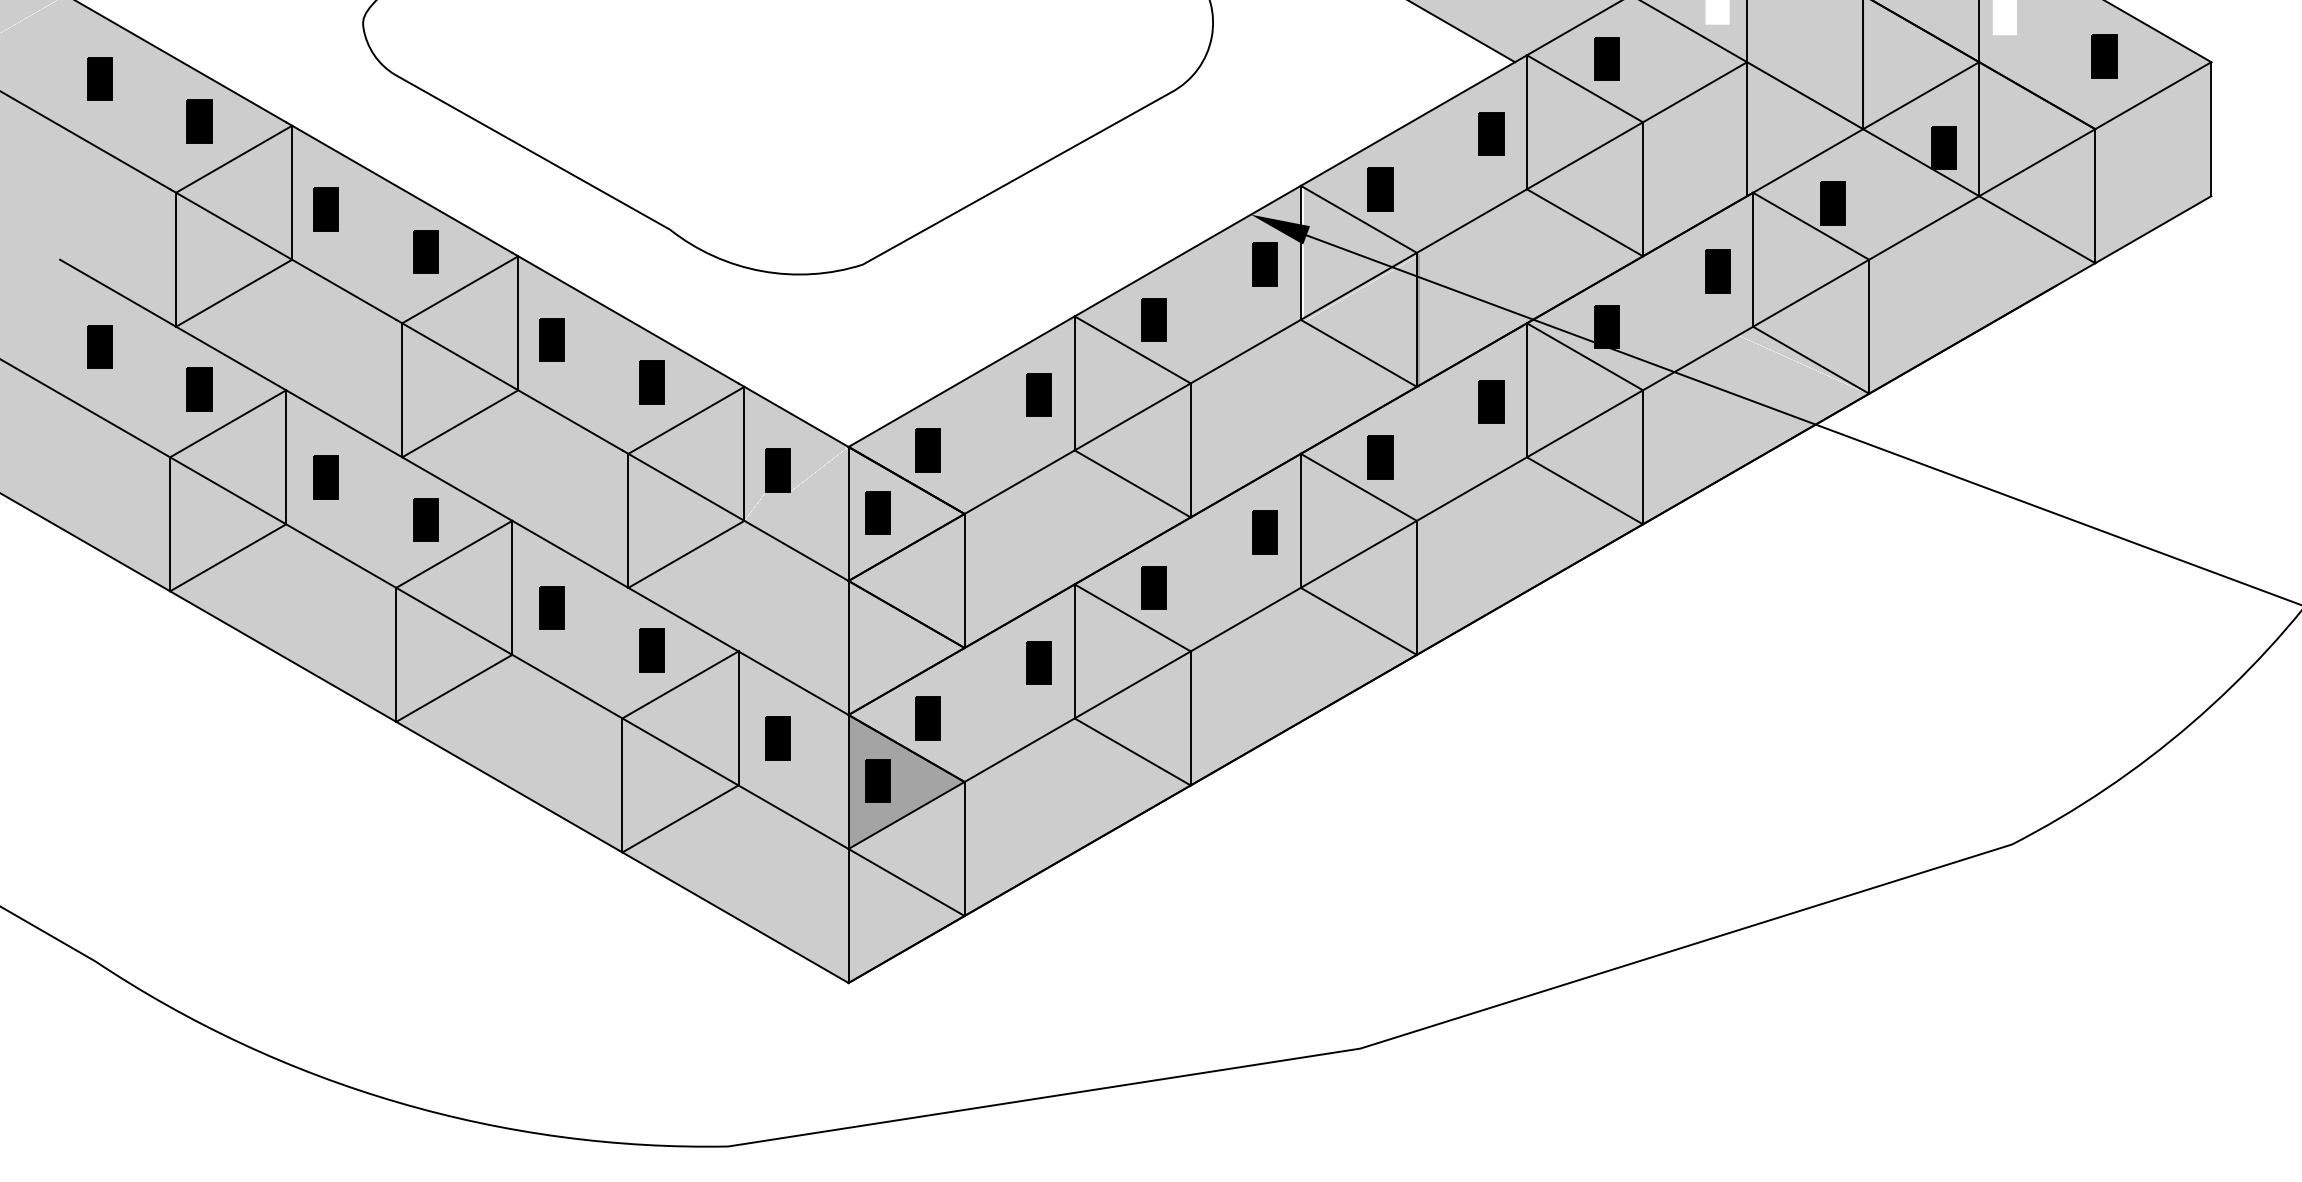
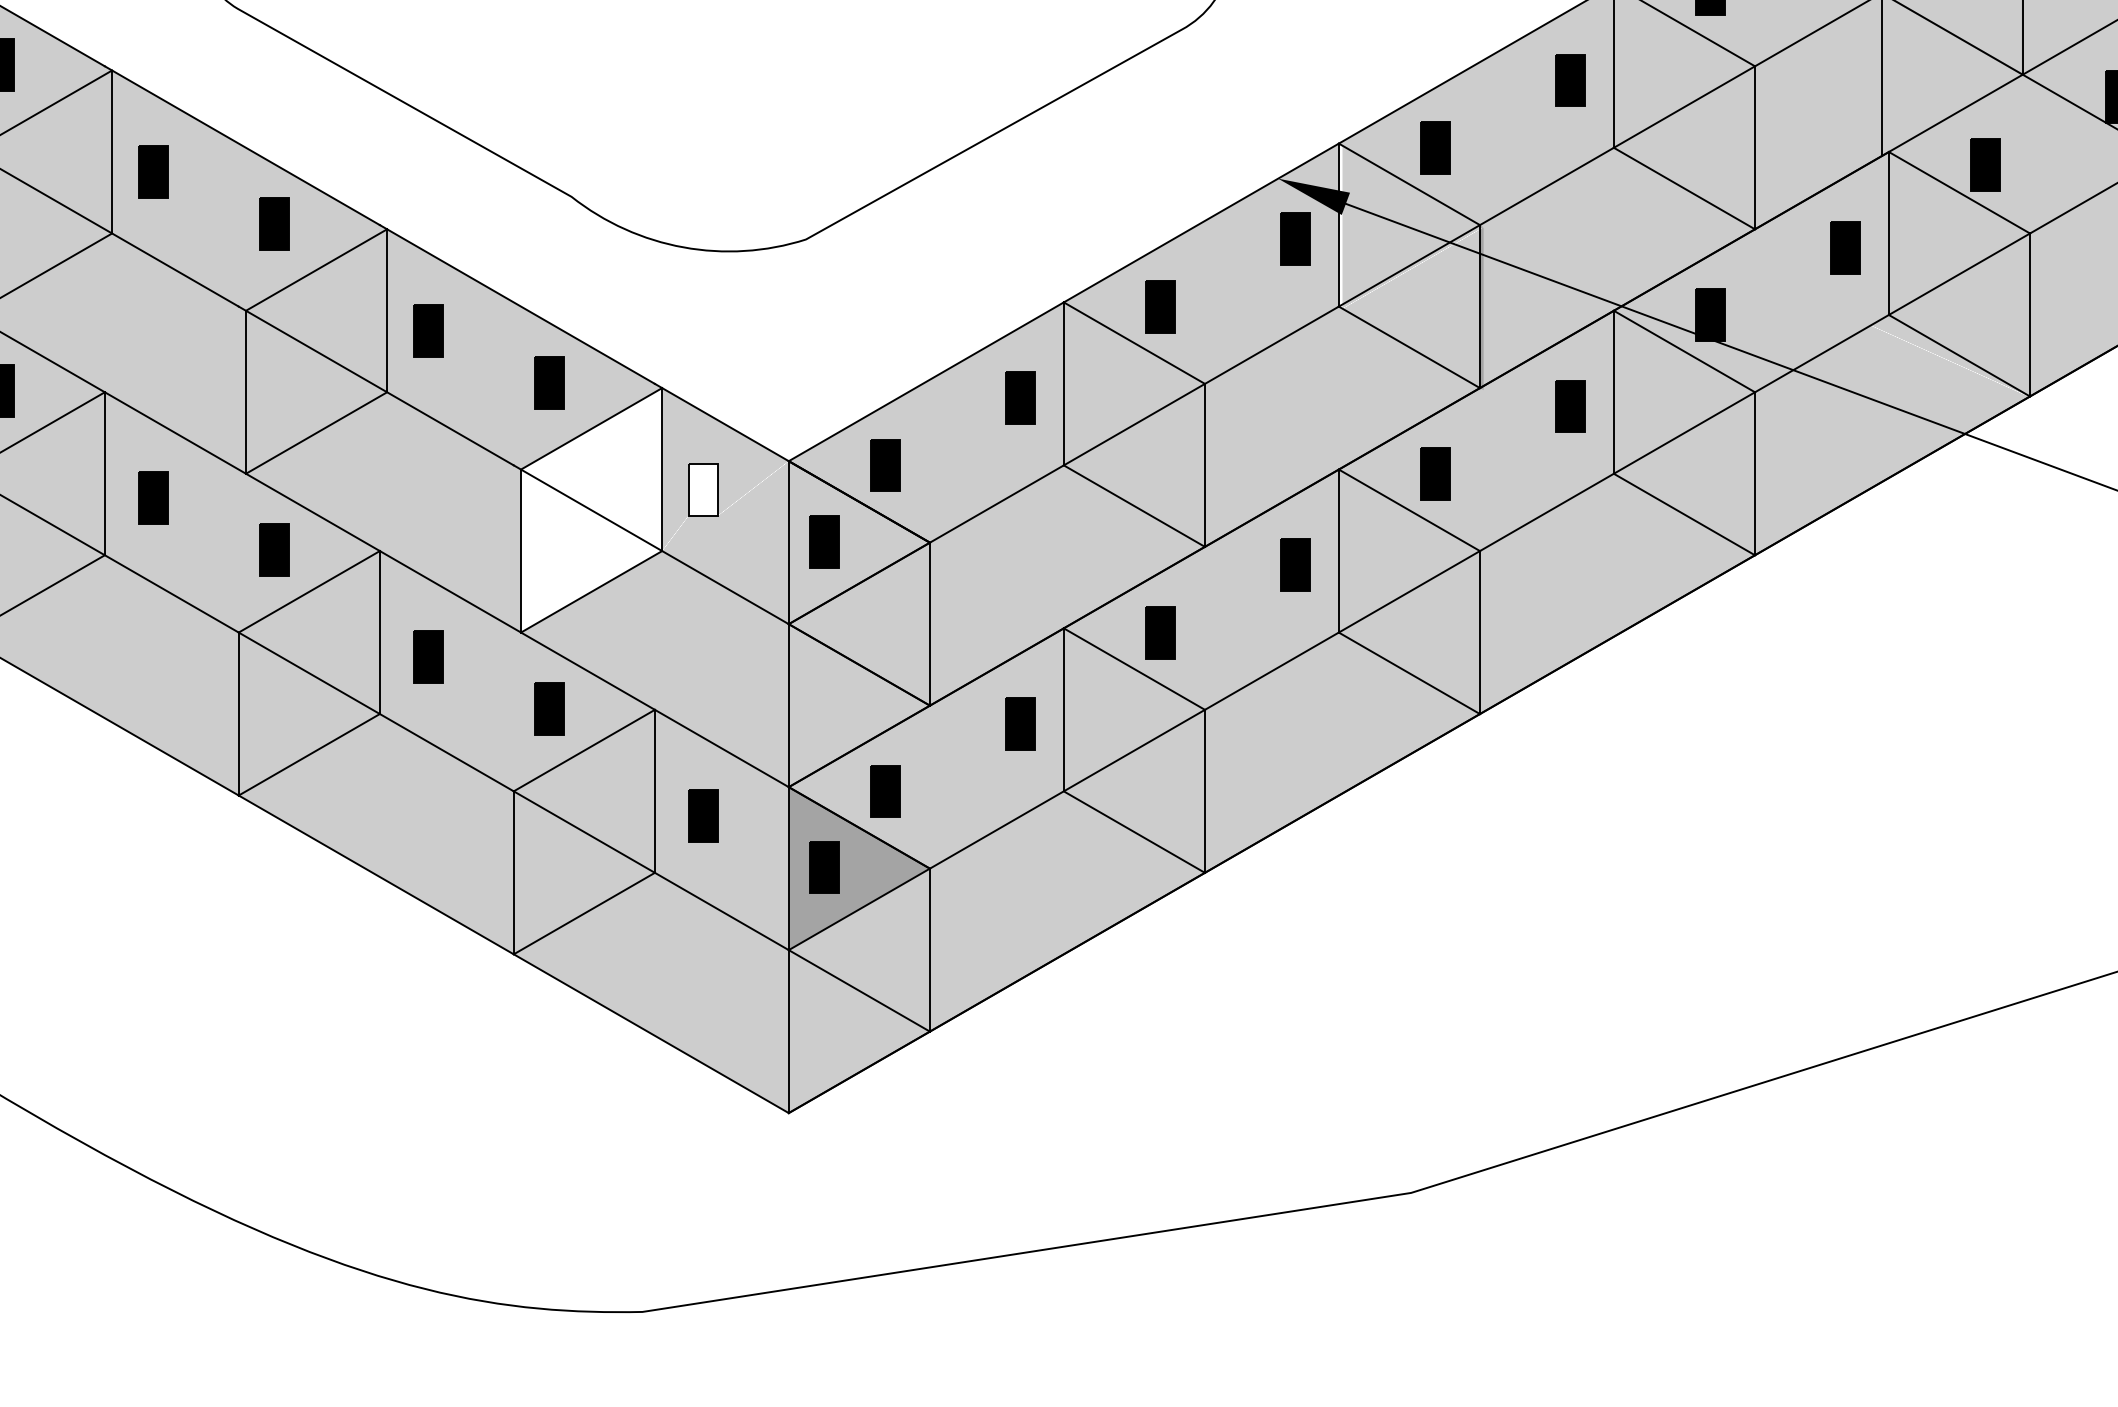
fill: (778, 470) -> (703, 489), removed
fill: (686, 486) -> (591, 509), removed

